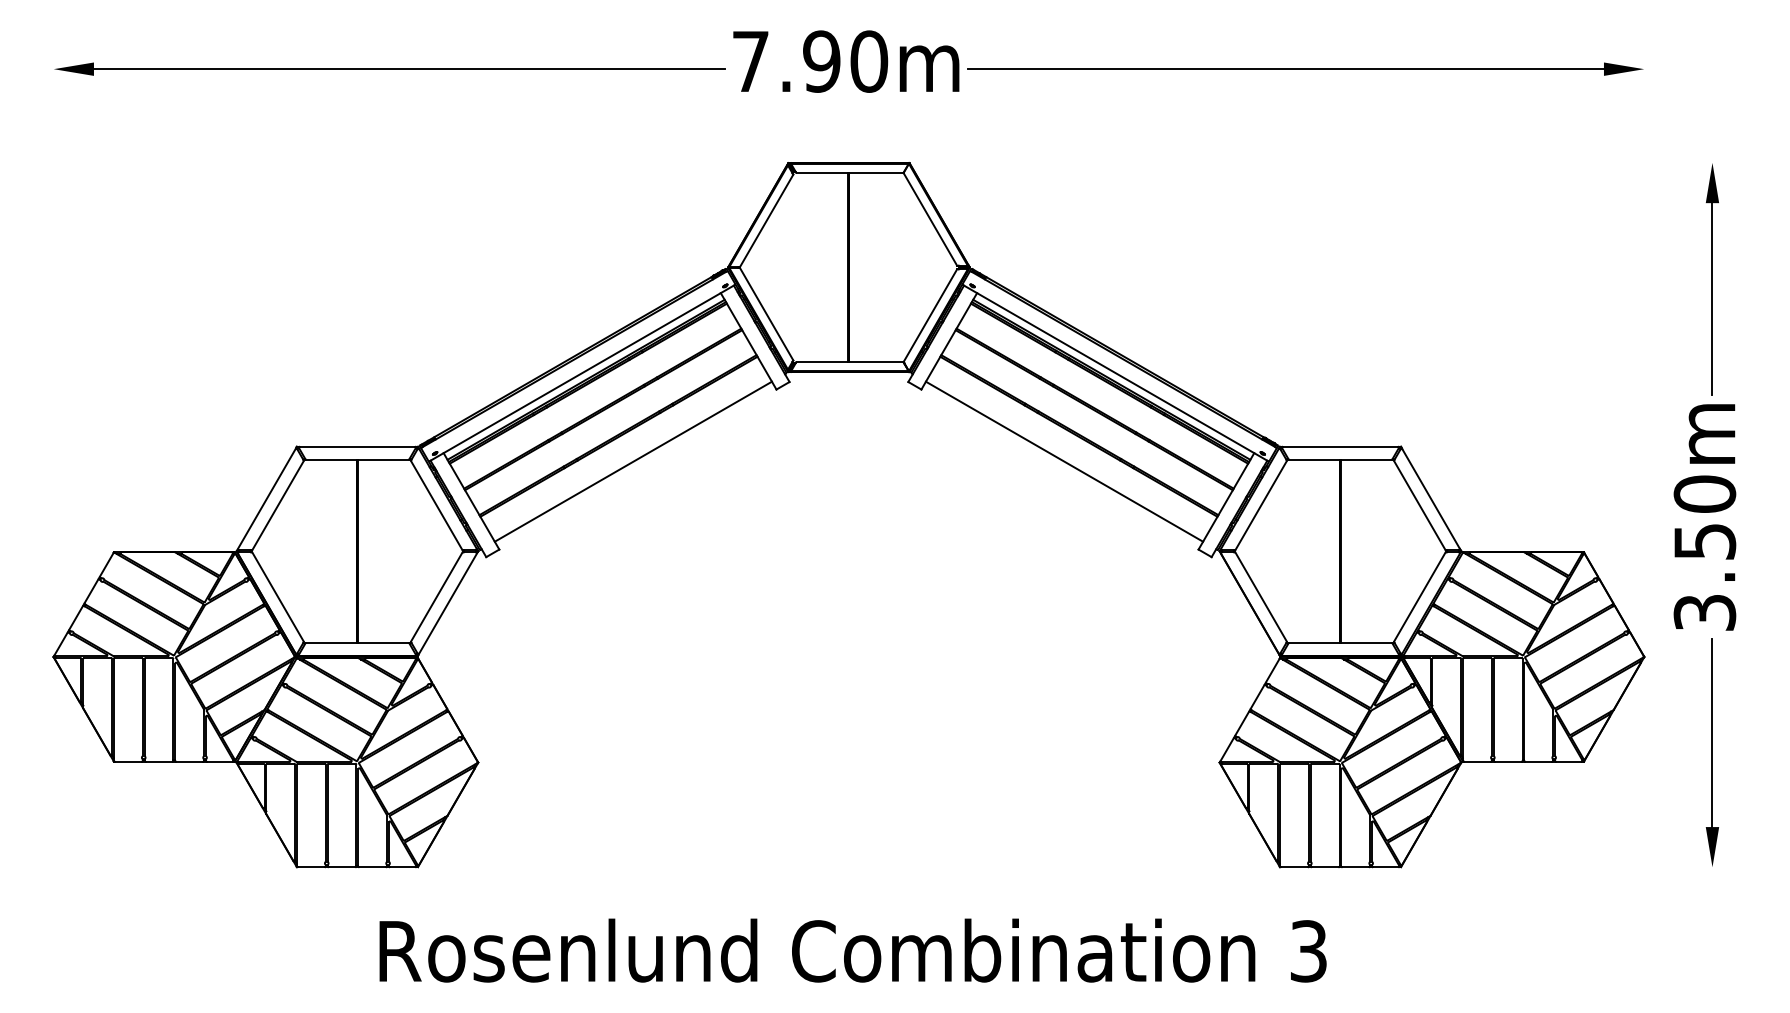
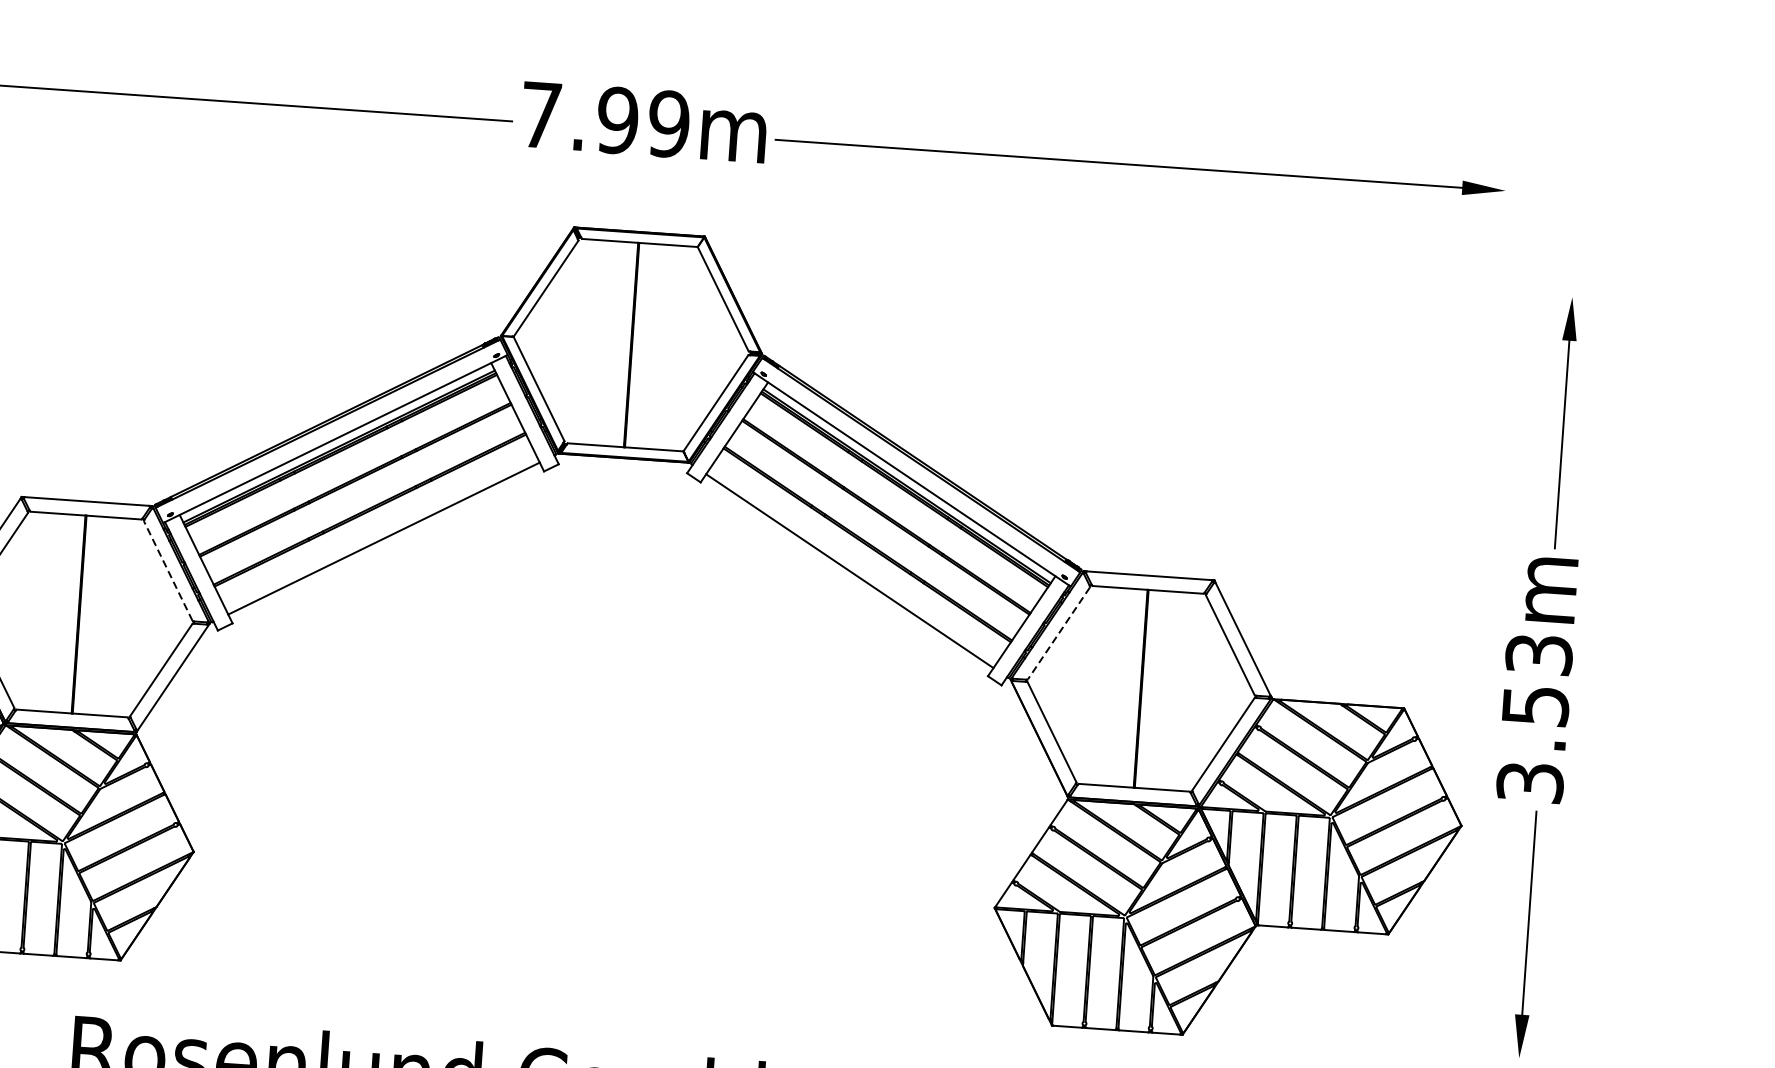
text: (869, 61) -> (669, 124), 7.90m -> 7.99m
text: (1704, 493) -> (1538, 653), 3.50m -> 3.53m
line: (436, 505) -> (168, 571), solid -> dashed
line: (1260, 505) -> (1058, 633), solid -> dashed

